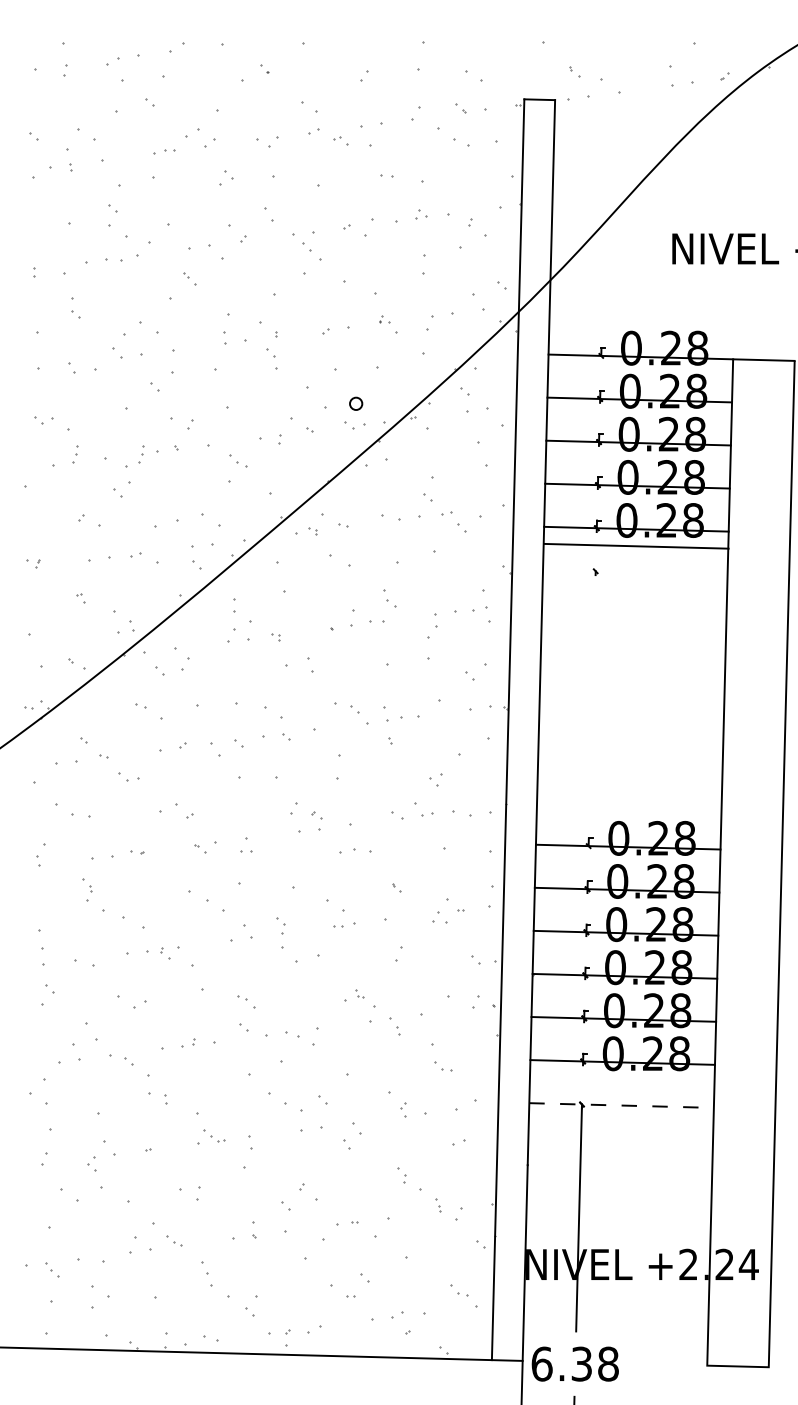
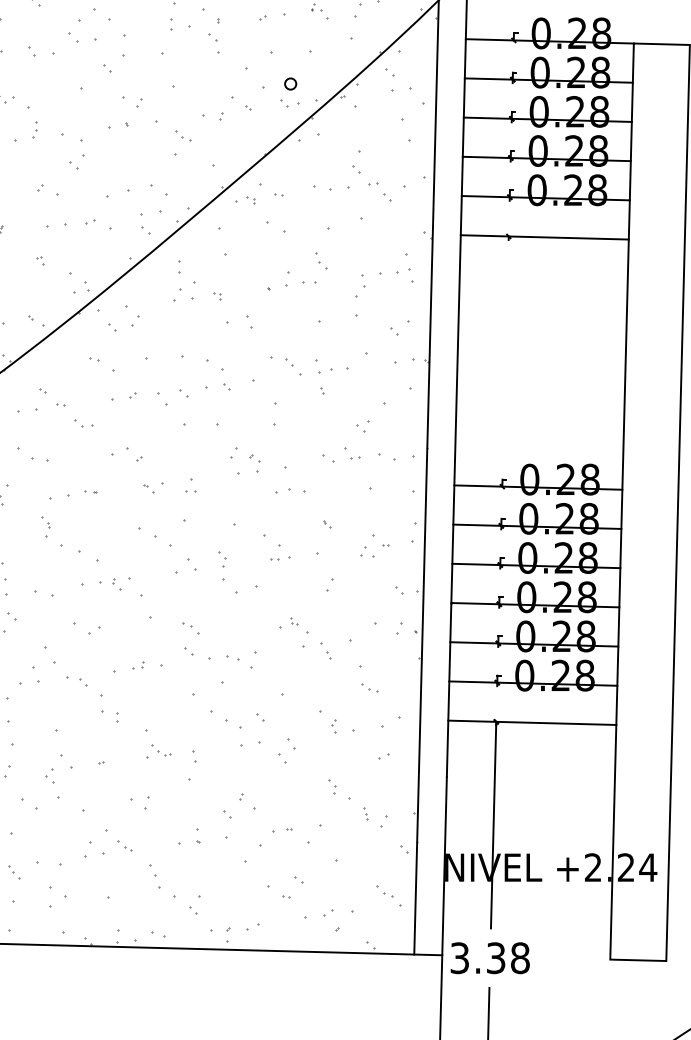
part: (141, 454) -> (95, 130), removed
line: (636, 545) -> (544, 236), moved
line: (622, 1105) -> (533, 722), dashed -> solid
text: (541, 1363) -> (459, 957), 6.38 -> 3.38

